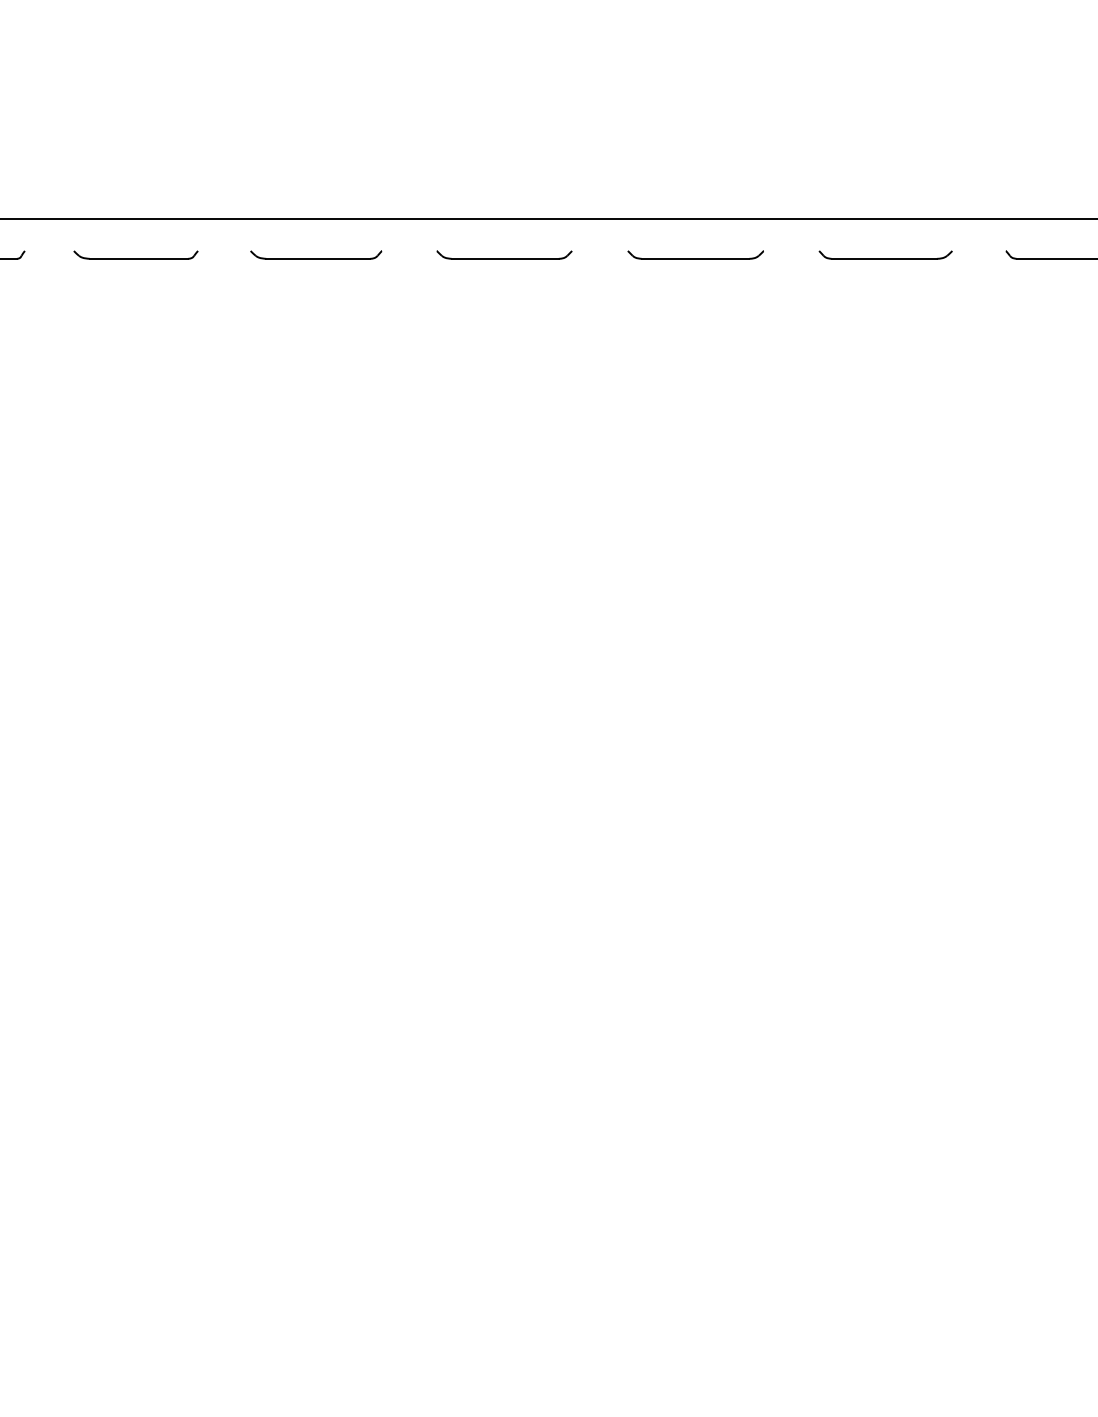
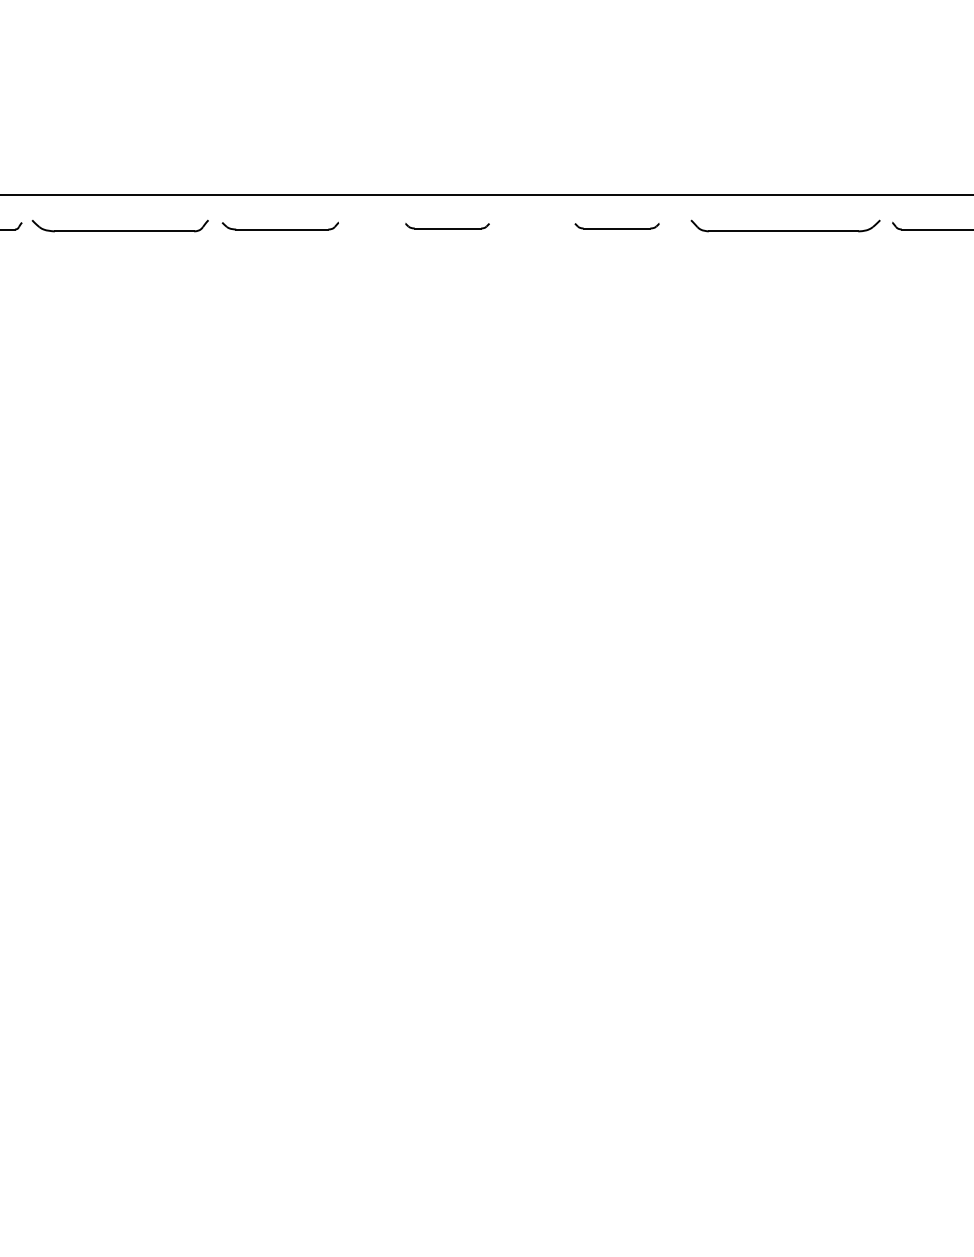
part: (504, 254) -> (447, 225), size x0.7
part: (694, 254) -> (616, 225), size x0.7
part: (135, 255) -> (120, 226), size x1.6
part: (885, 255) -> (785, 226), size x1.6

